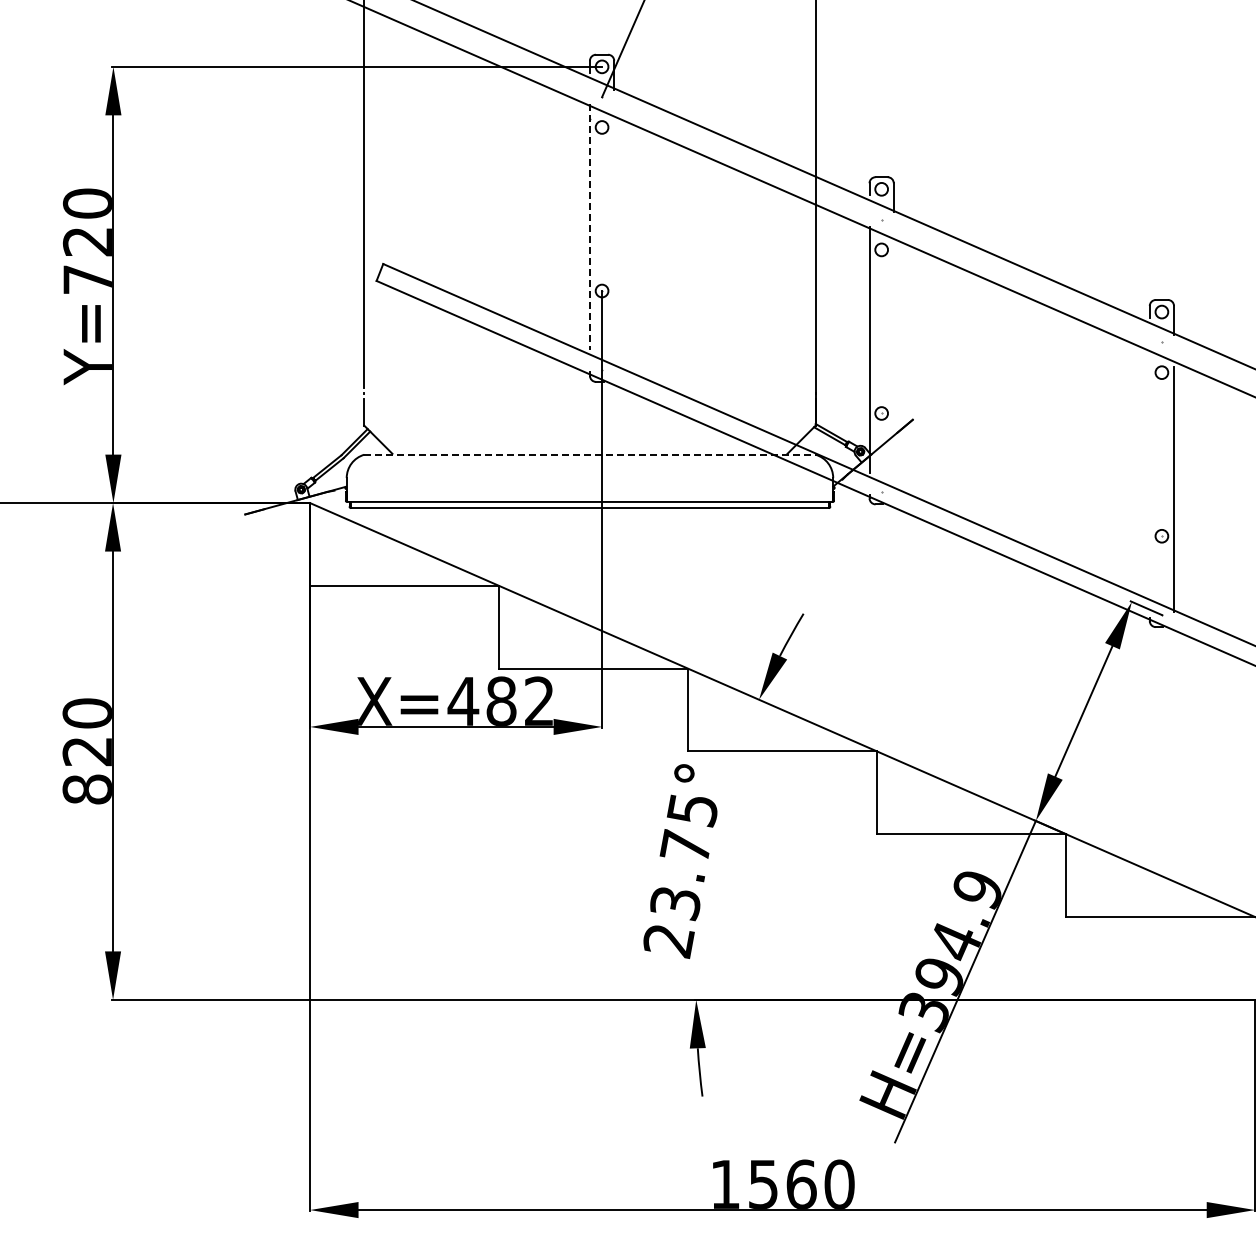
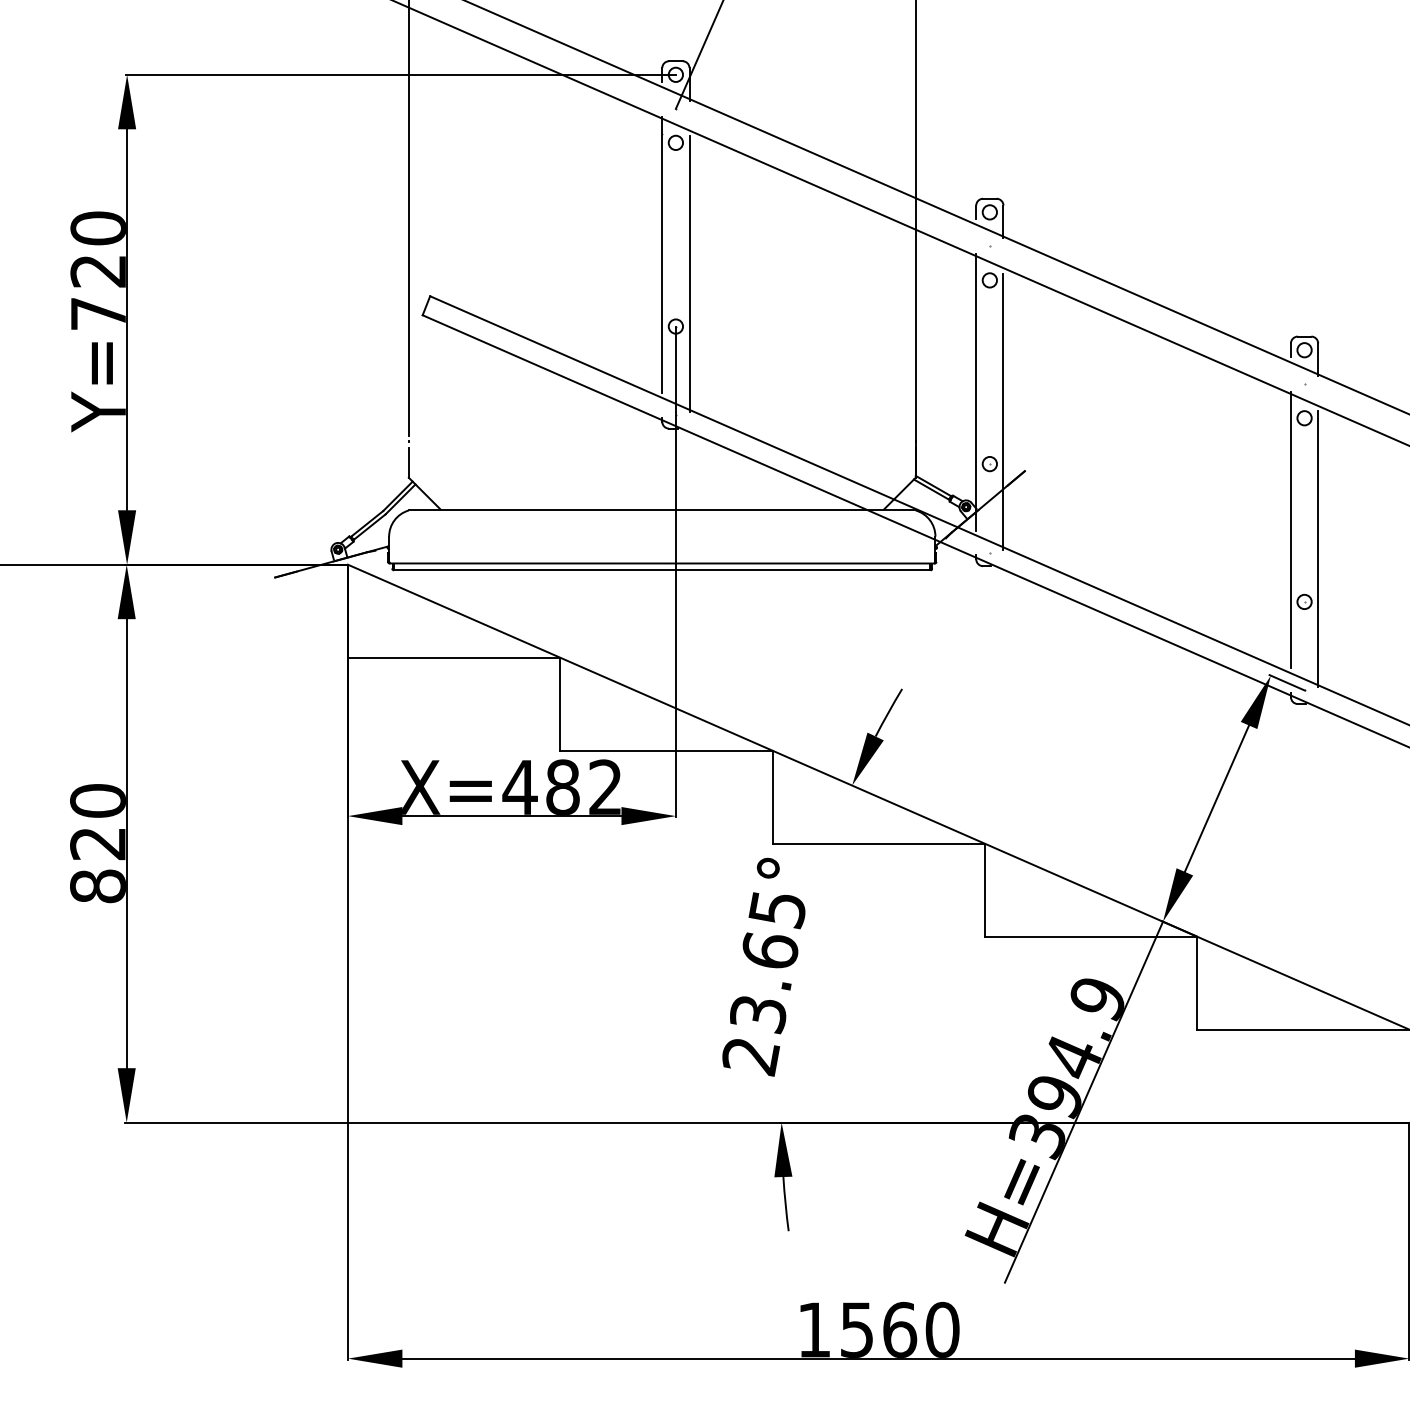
line: (589, 227) -> (661, 255), dashed -> solid
line: (614, 244) -> (689, 274), added
line: (893, 366) -> (1003, 411), added
line: (589, 454) -> (661, 510), dashed -> solid
line: (1149, 472) -> (1290, 530), added
text: (684, 845) -> (768, 949), 23.75° -> 23.65°

